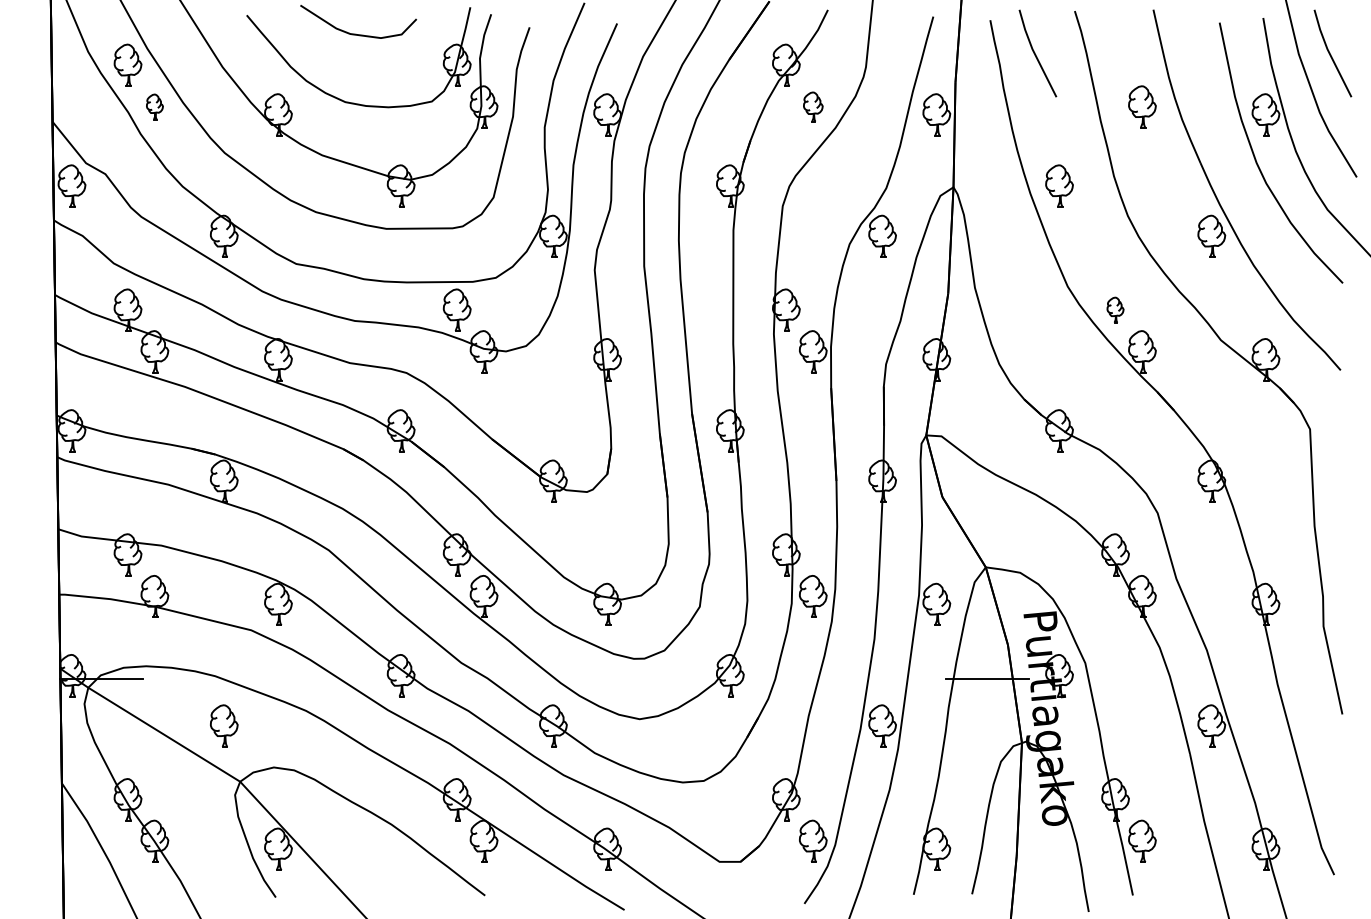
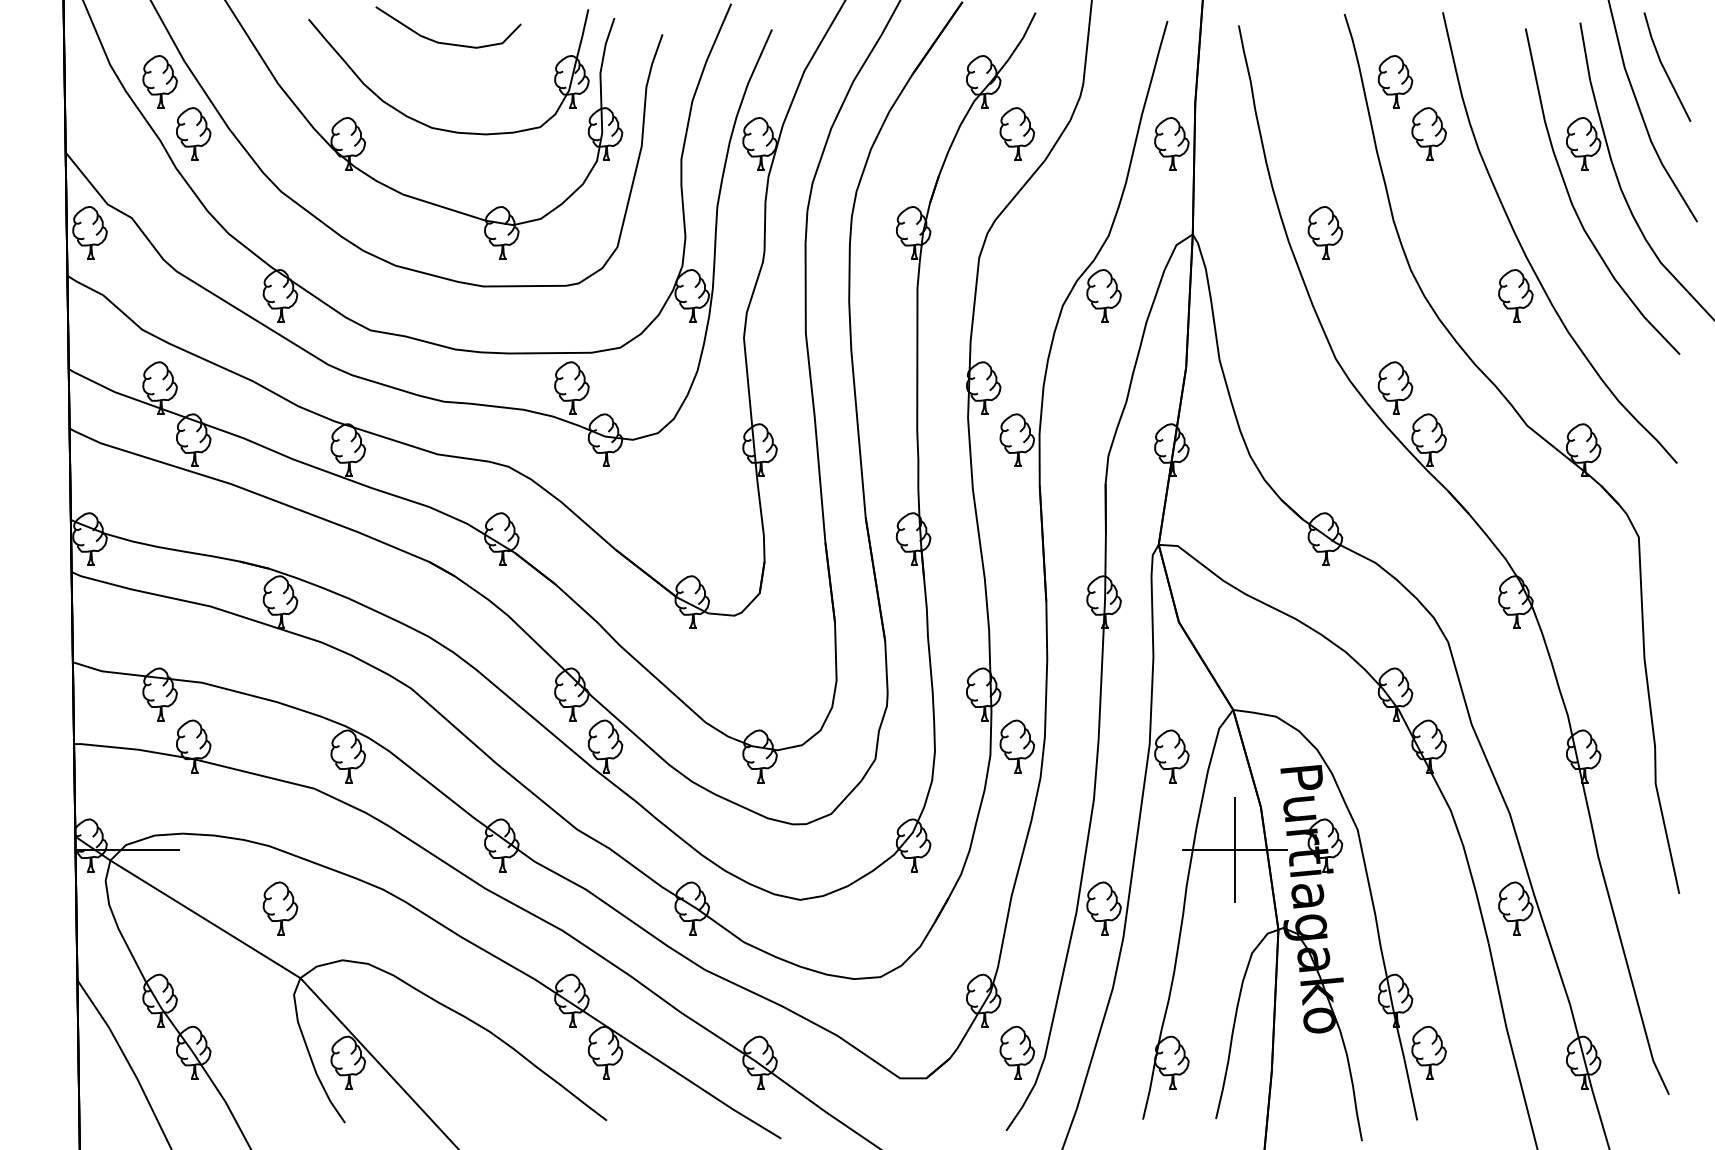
line: (1036, 54) -> (1296, 68), removed
part: (1115, 64) -> (1395, 80), added
part: (154, 106) -> (193, 133), size x1.67
part: (813, 106) -> (1017, 133), size x1.43
part: (1115, 309) -> (1395, 387), size x1.67
line: (987, 678) -> (1235, 848), added

